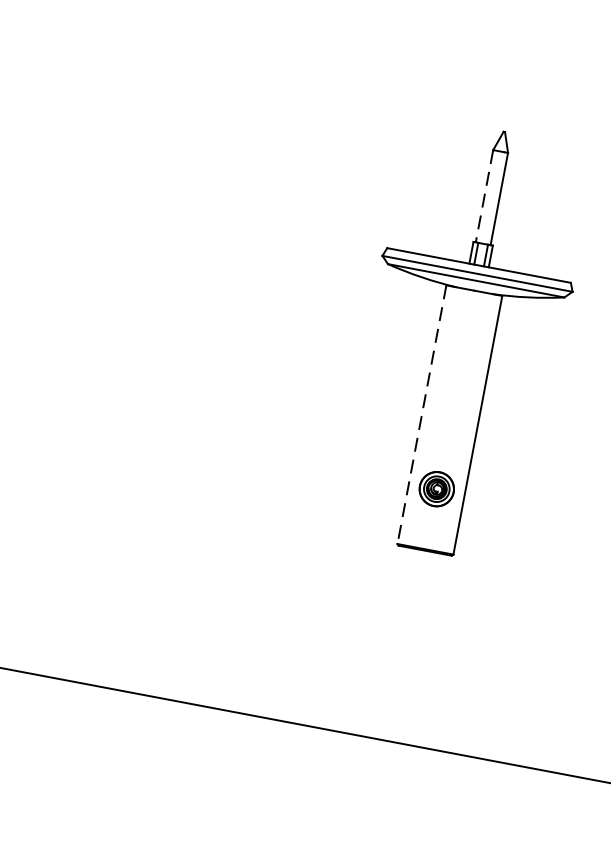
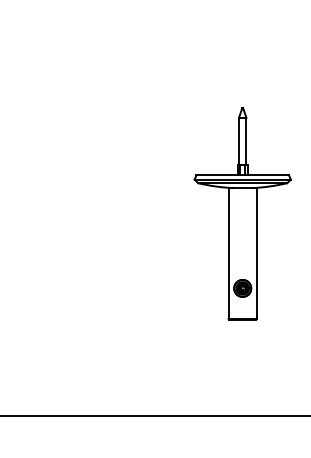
line: (483, 196) -> (238, 141), dashed -> solid
line: (421, 414) -> (228, 253), dashed -> solid

